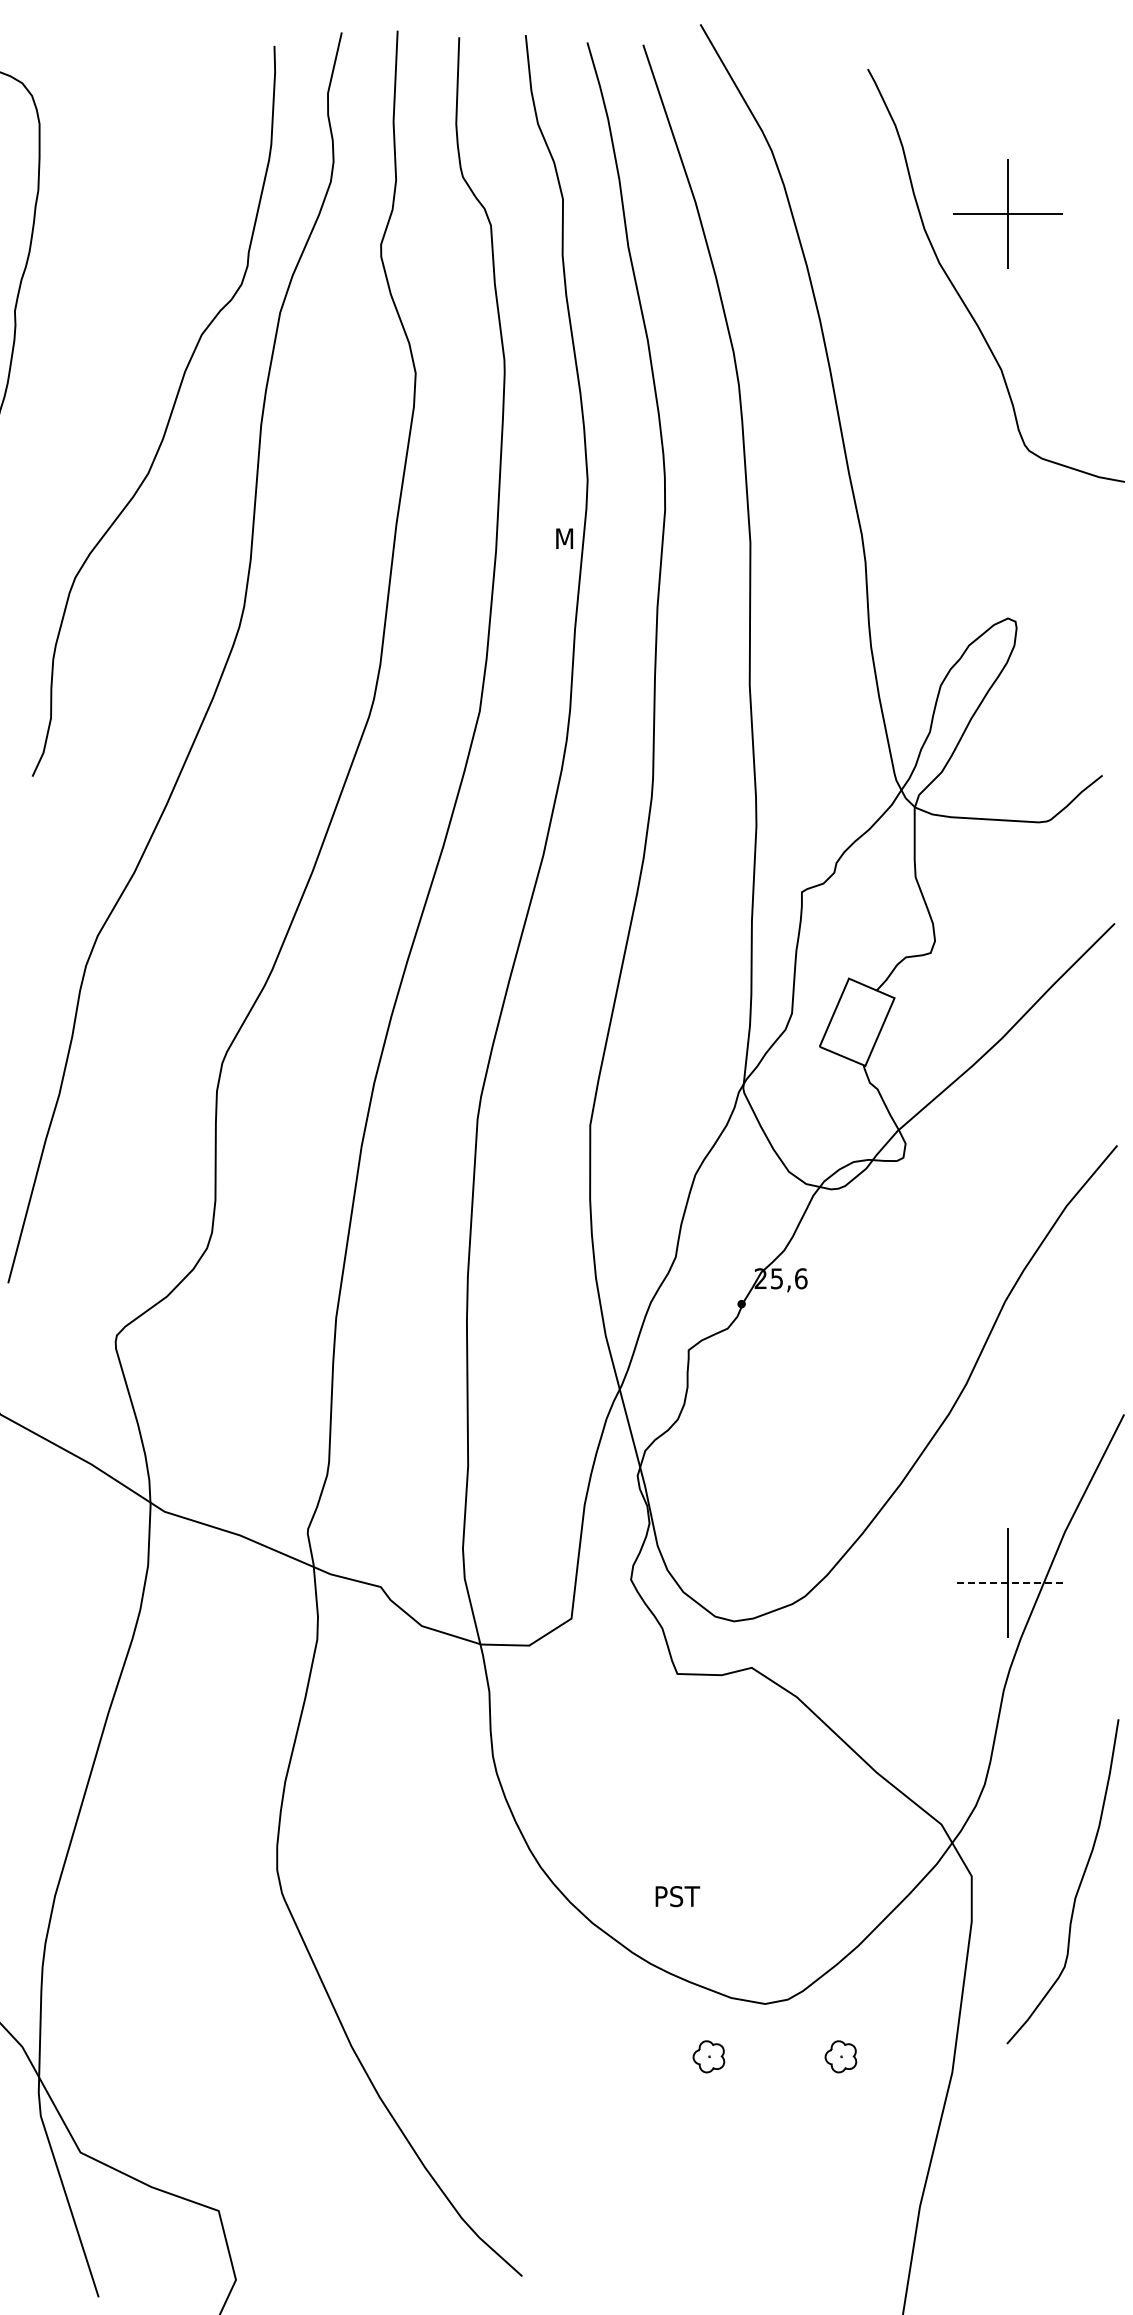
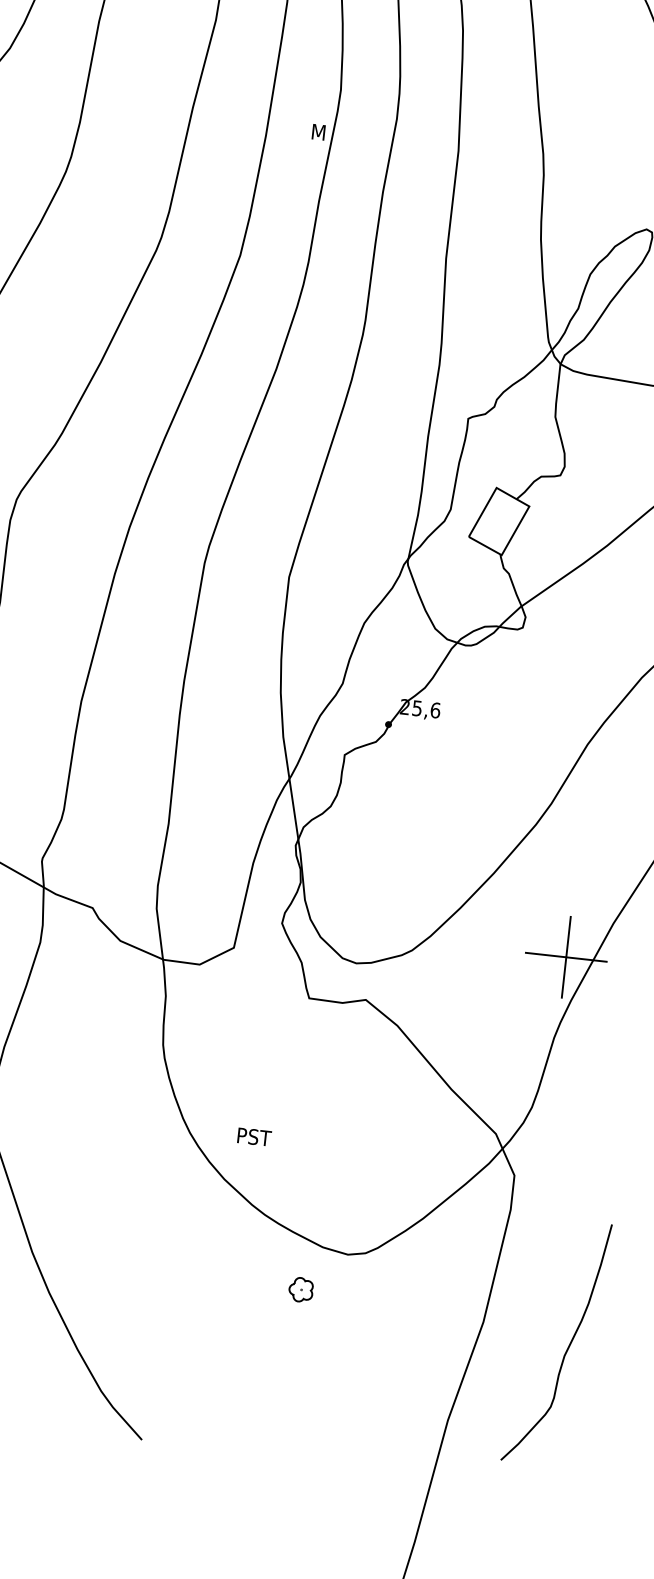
line: (1008, 1583) -> (566, 957), dashed -> solid
curve: (1077, 1888) -> (566, 1348), moved
text: (677, 1896) -> (254, 1137), moved
part: (840, 2056) -> (400, 1300), removed

